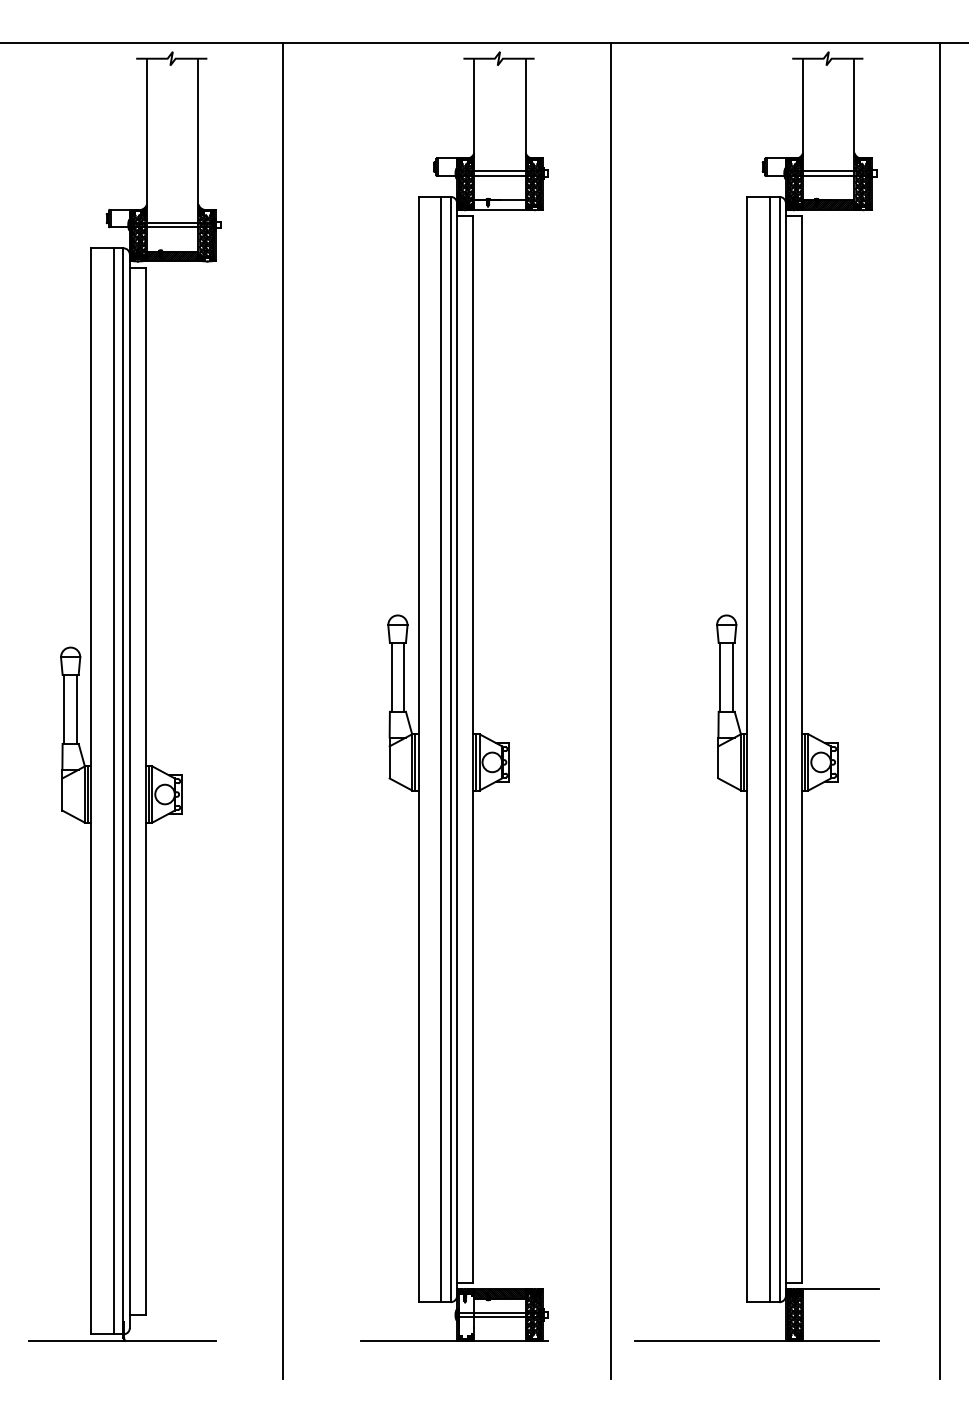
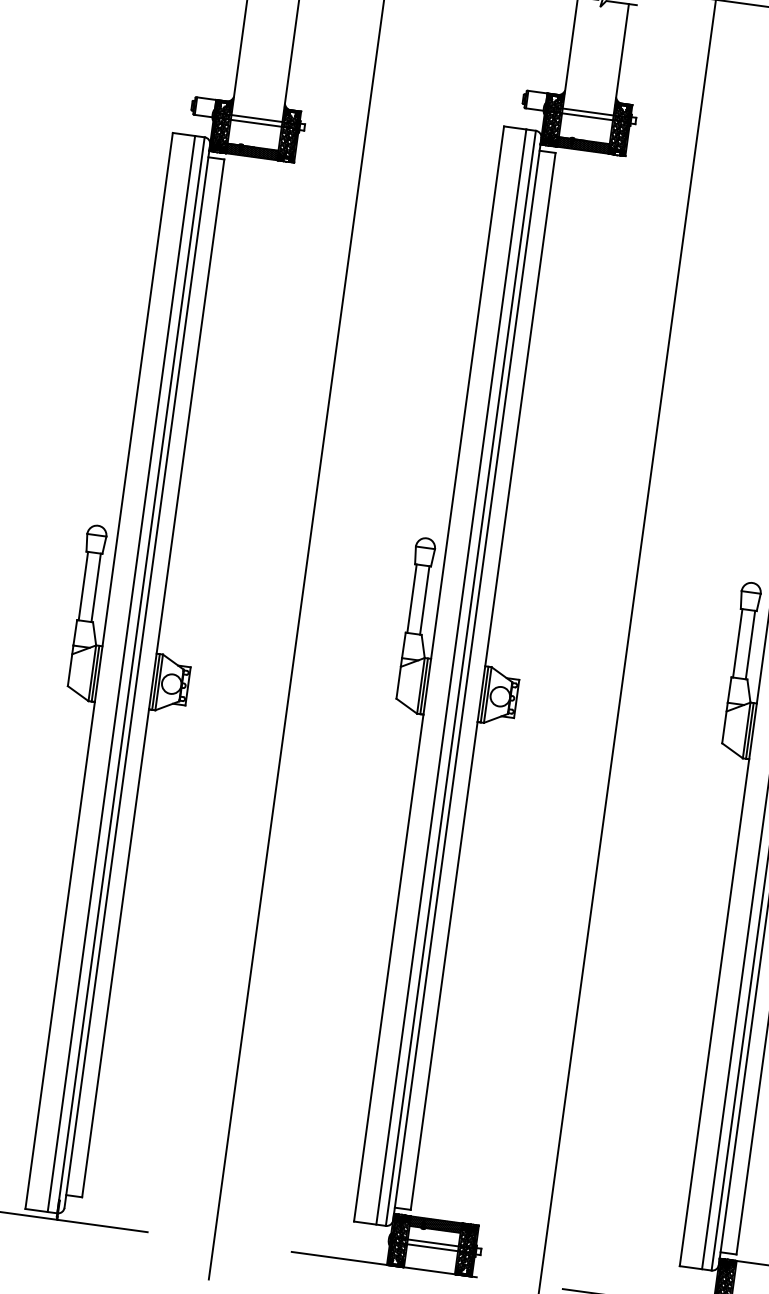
hatch: (499, 204) -> (583, 144), added
hatch: (465, 1314) -> (398, 1240), added

